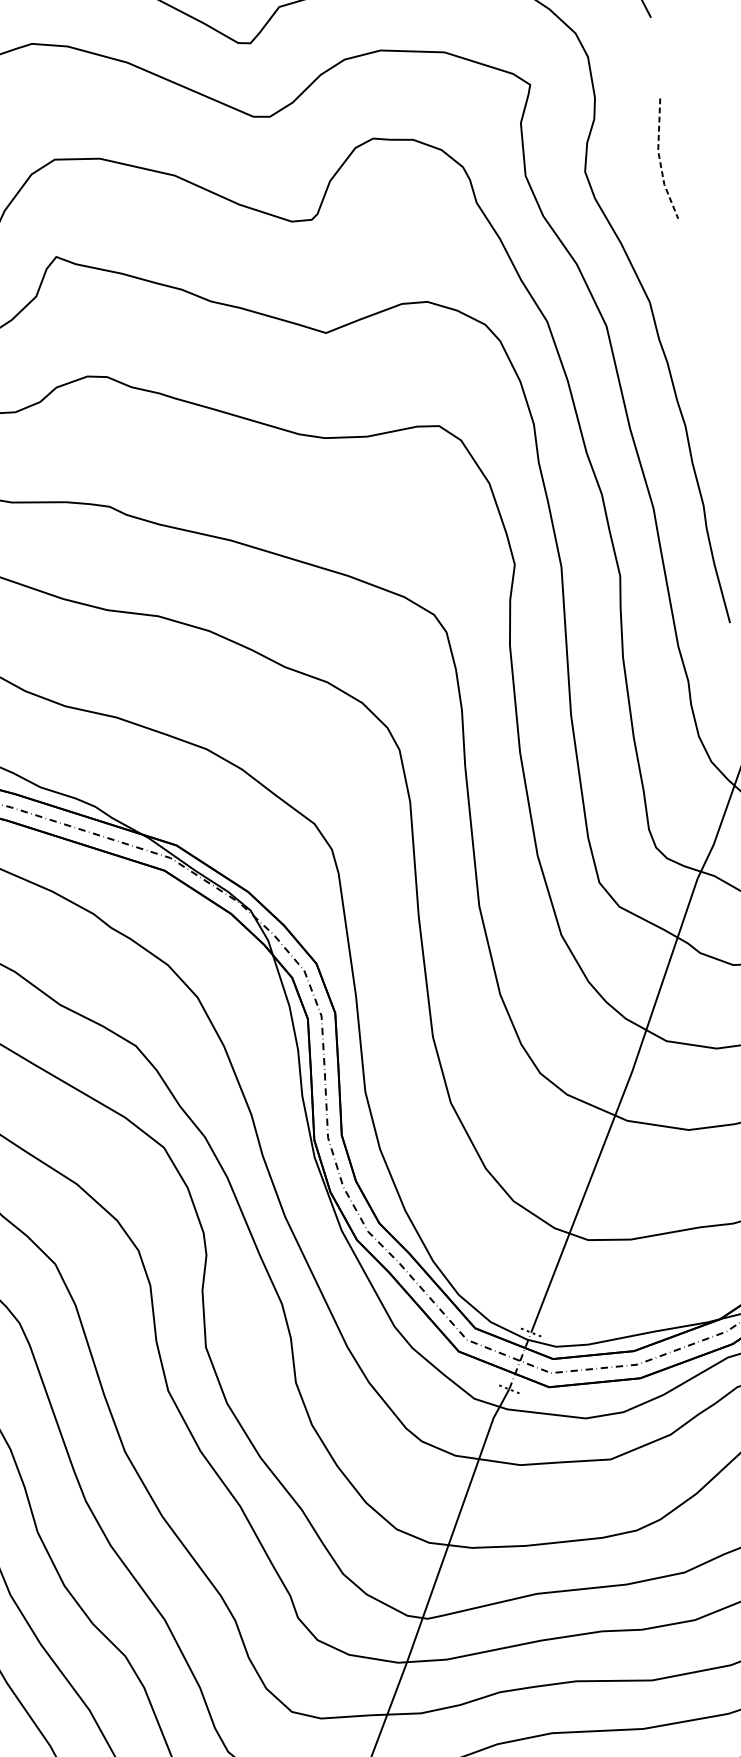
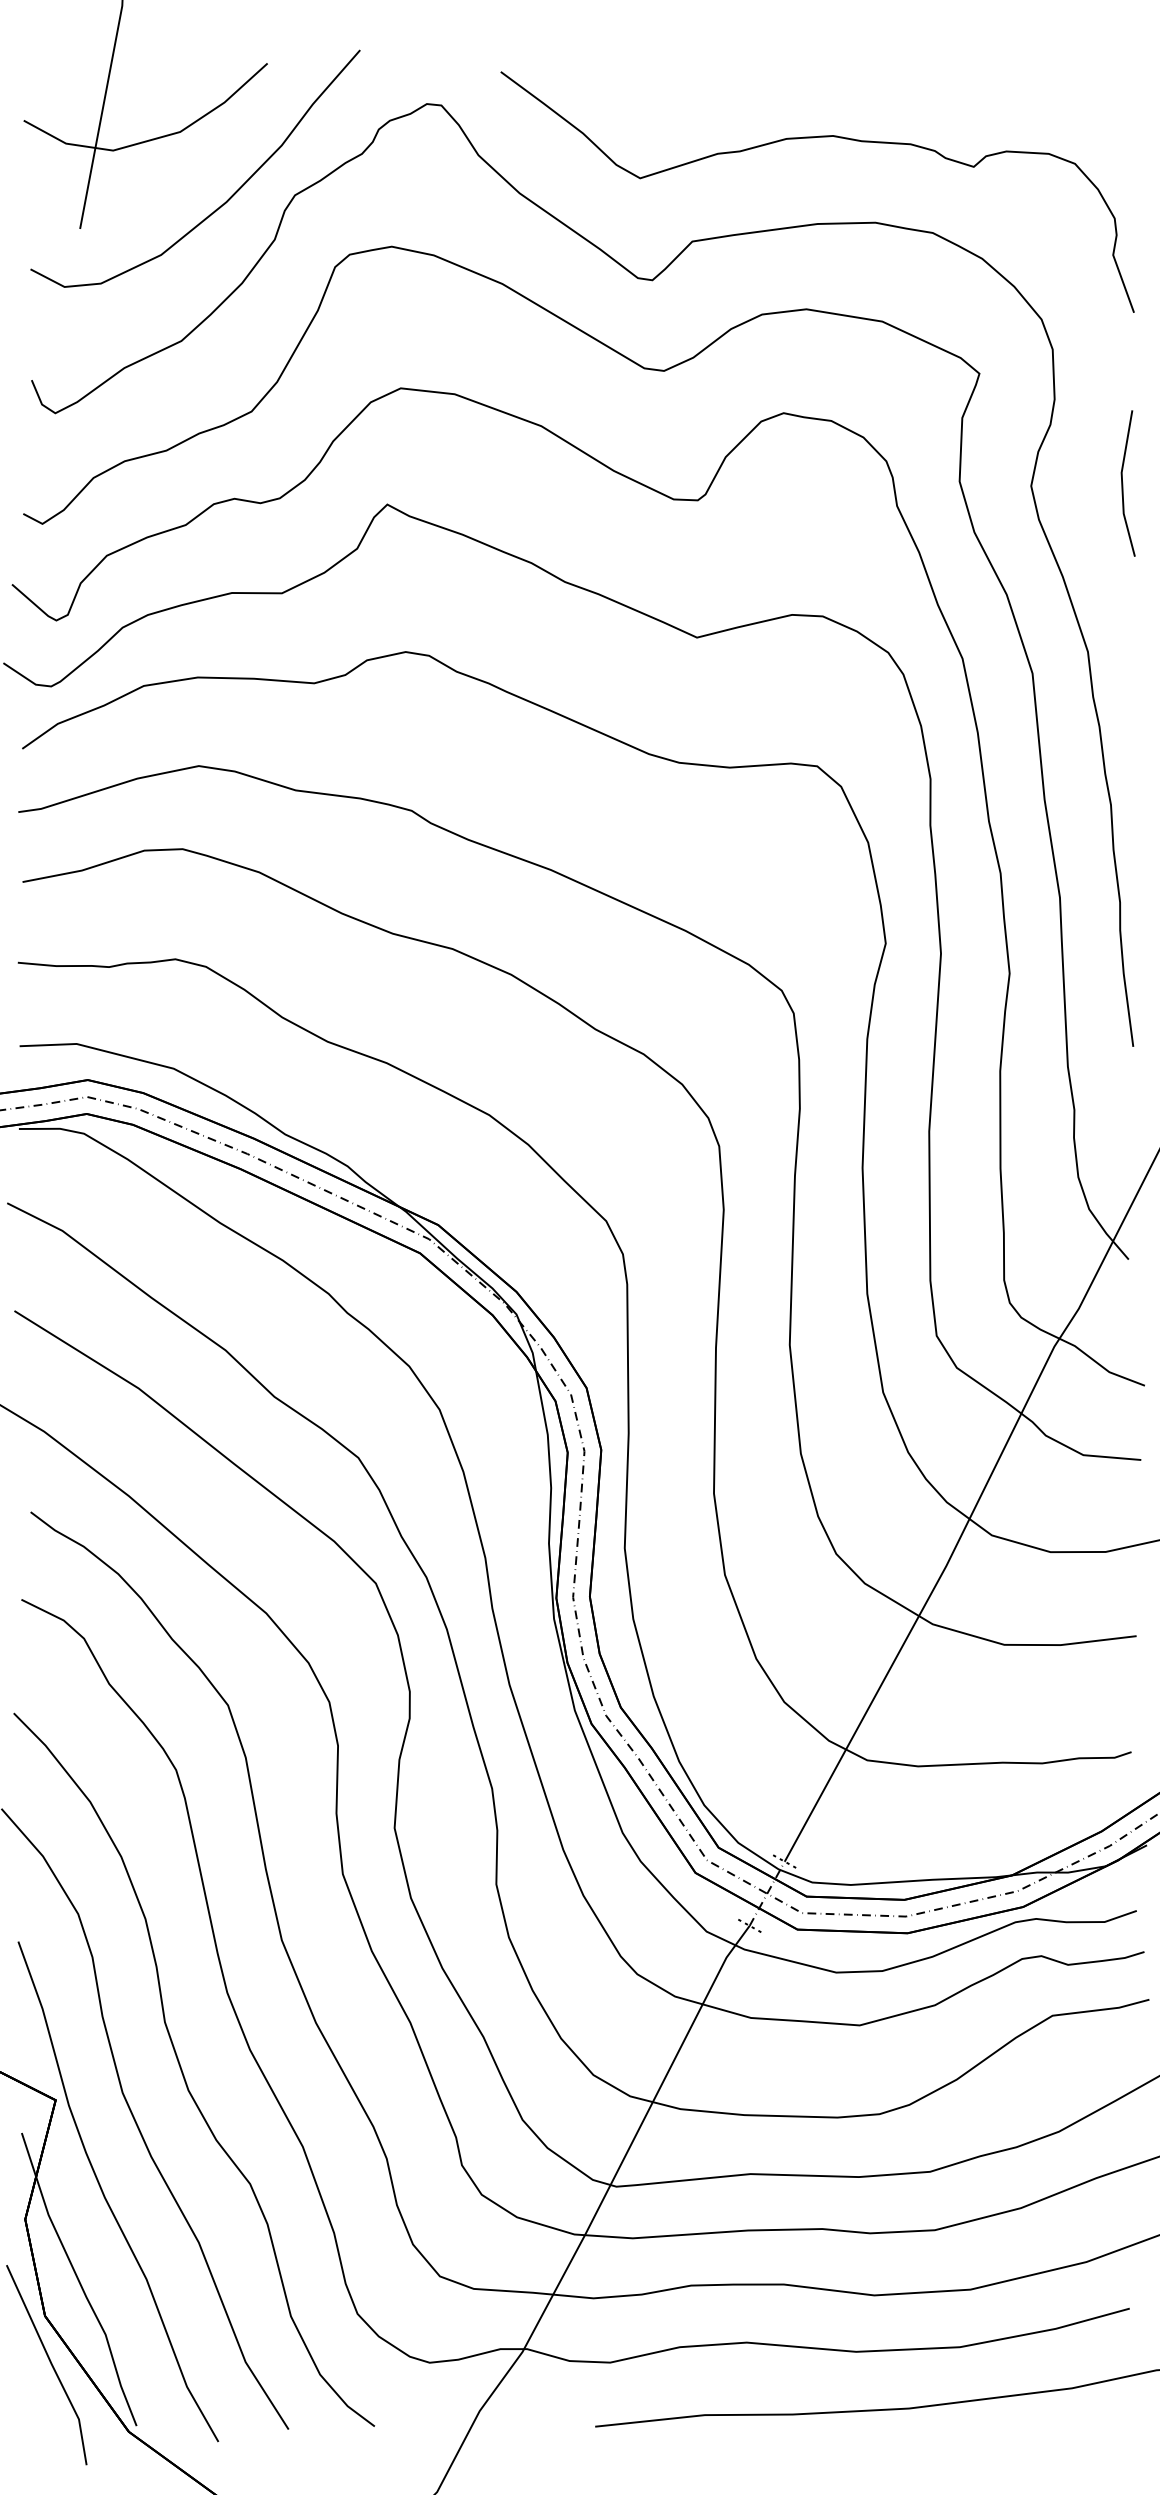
line: (660, 160) -> (1122, 484), dashed -> solid

